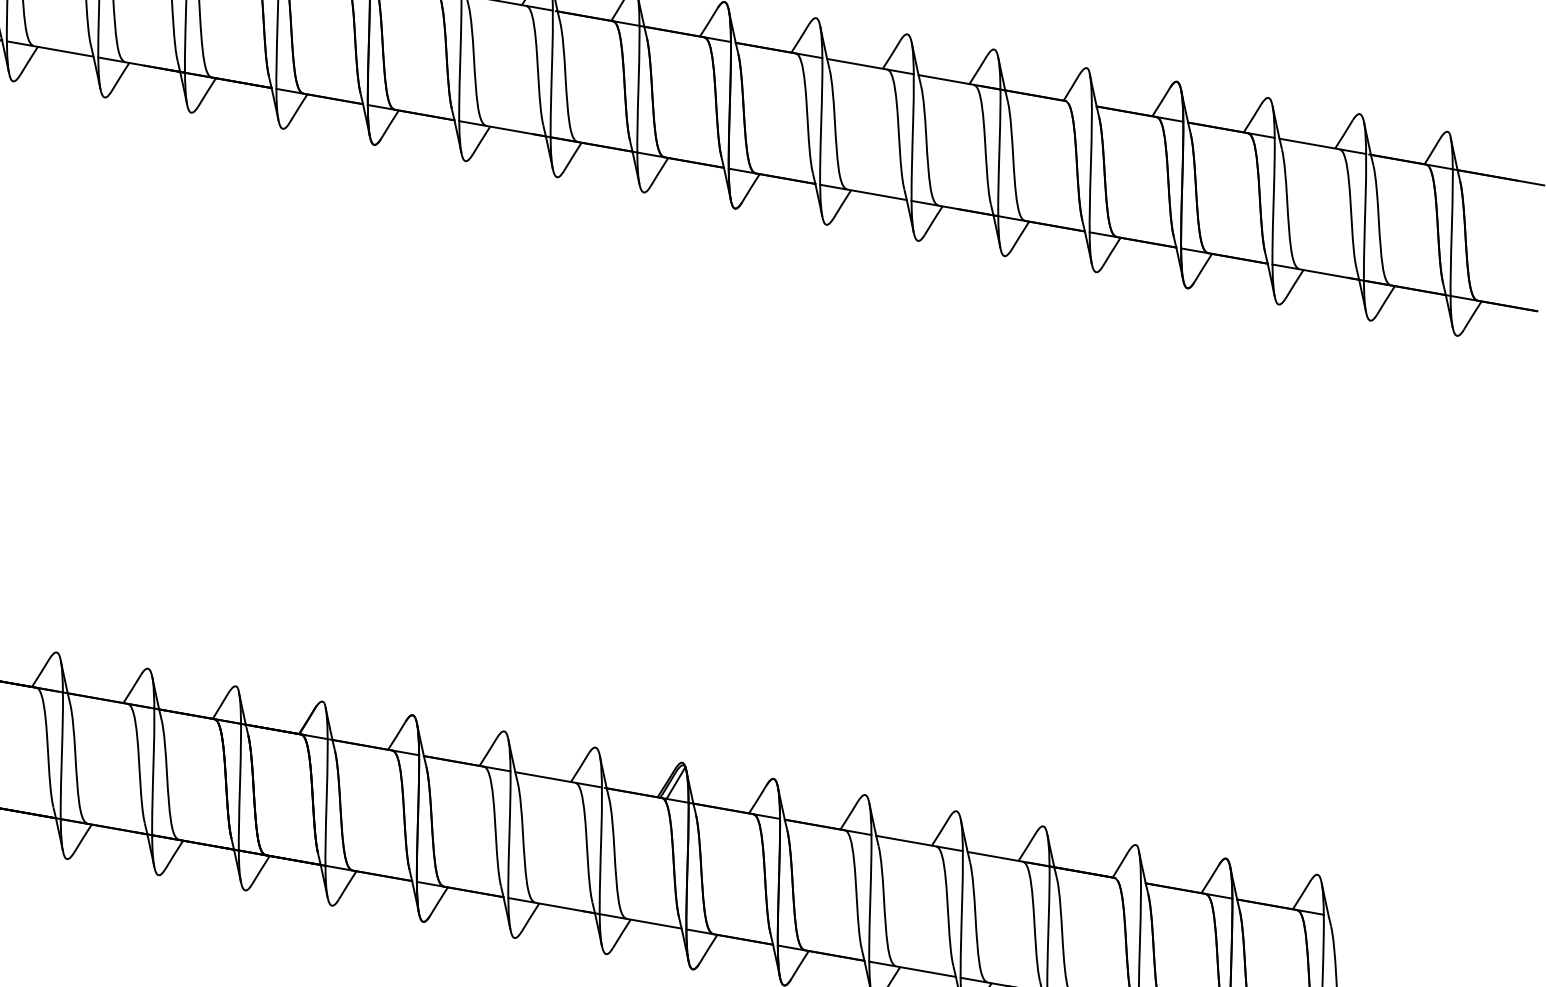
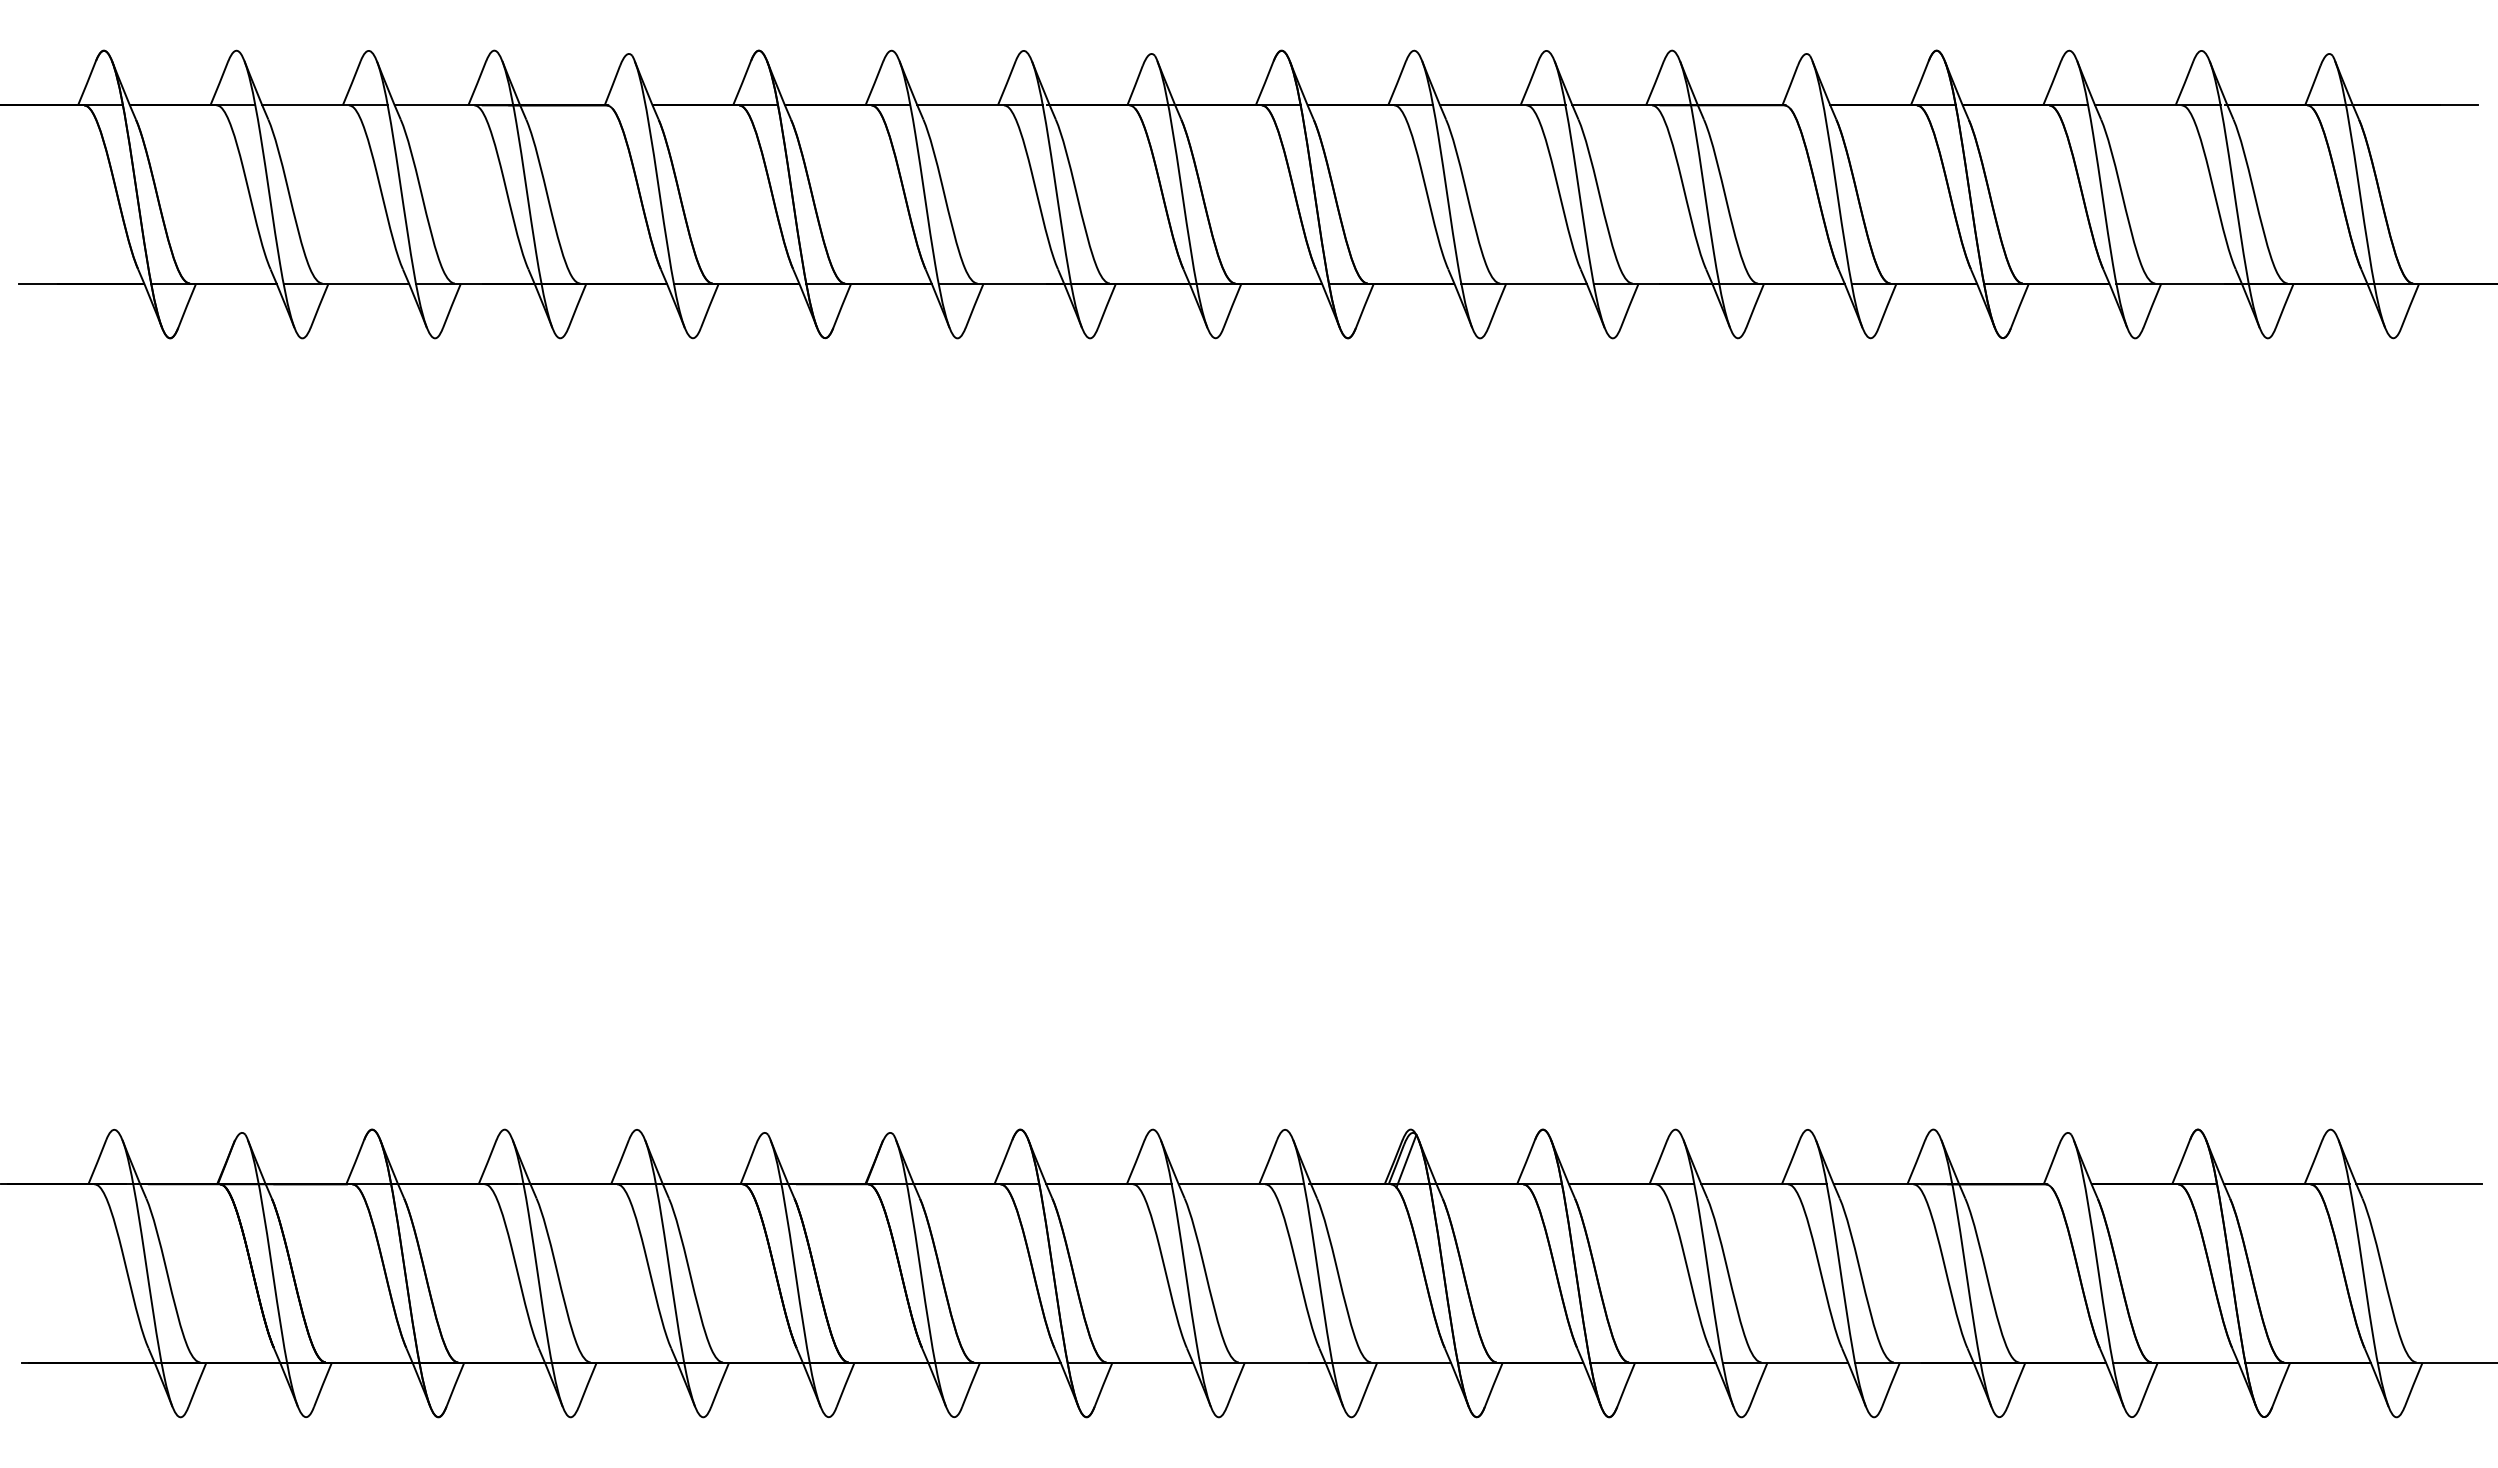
line: (1371, 923) -> (2418, 1184), added

